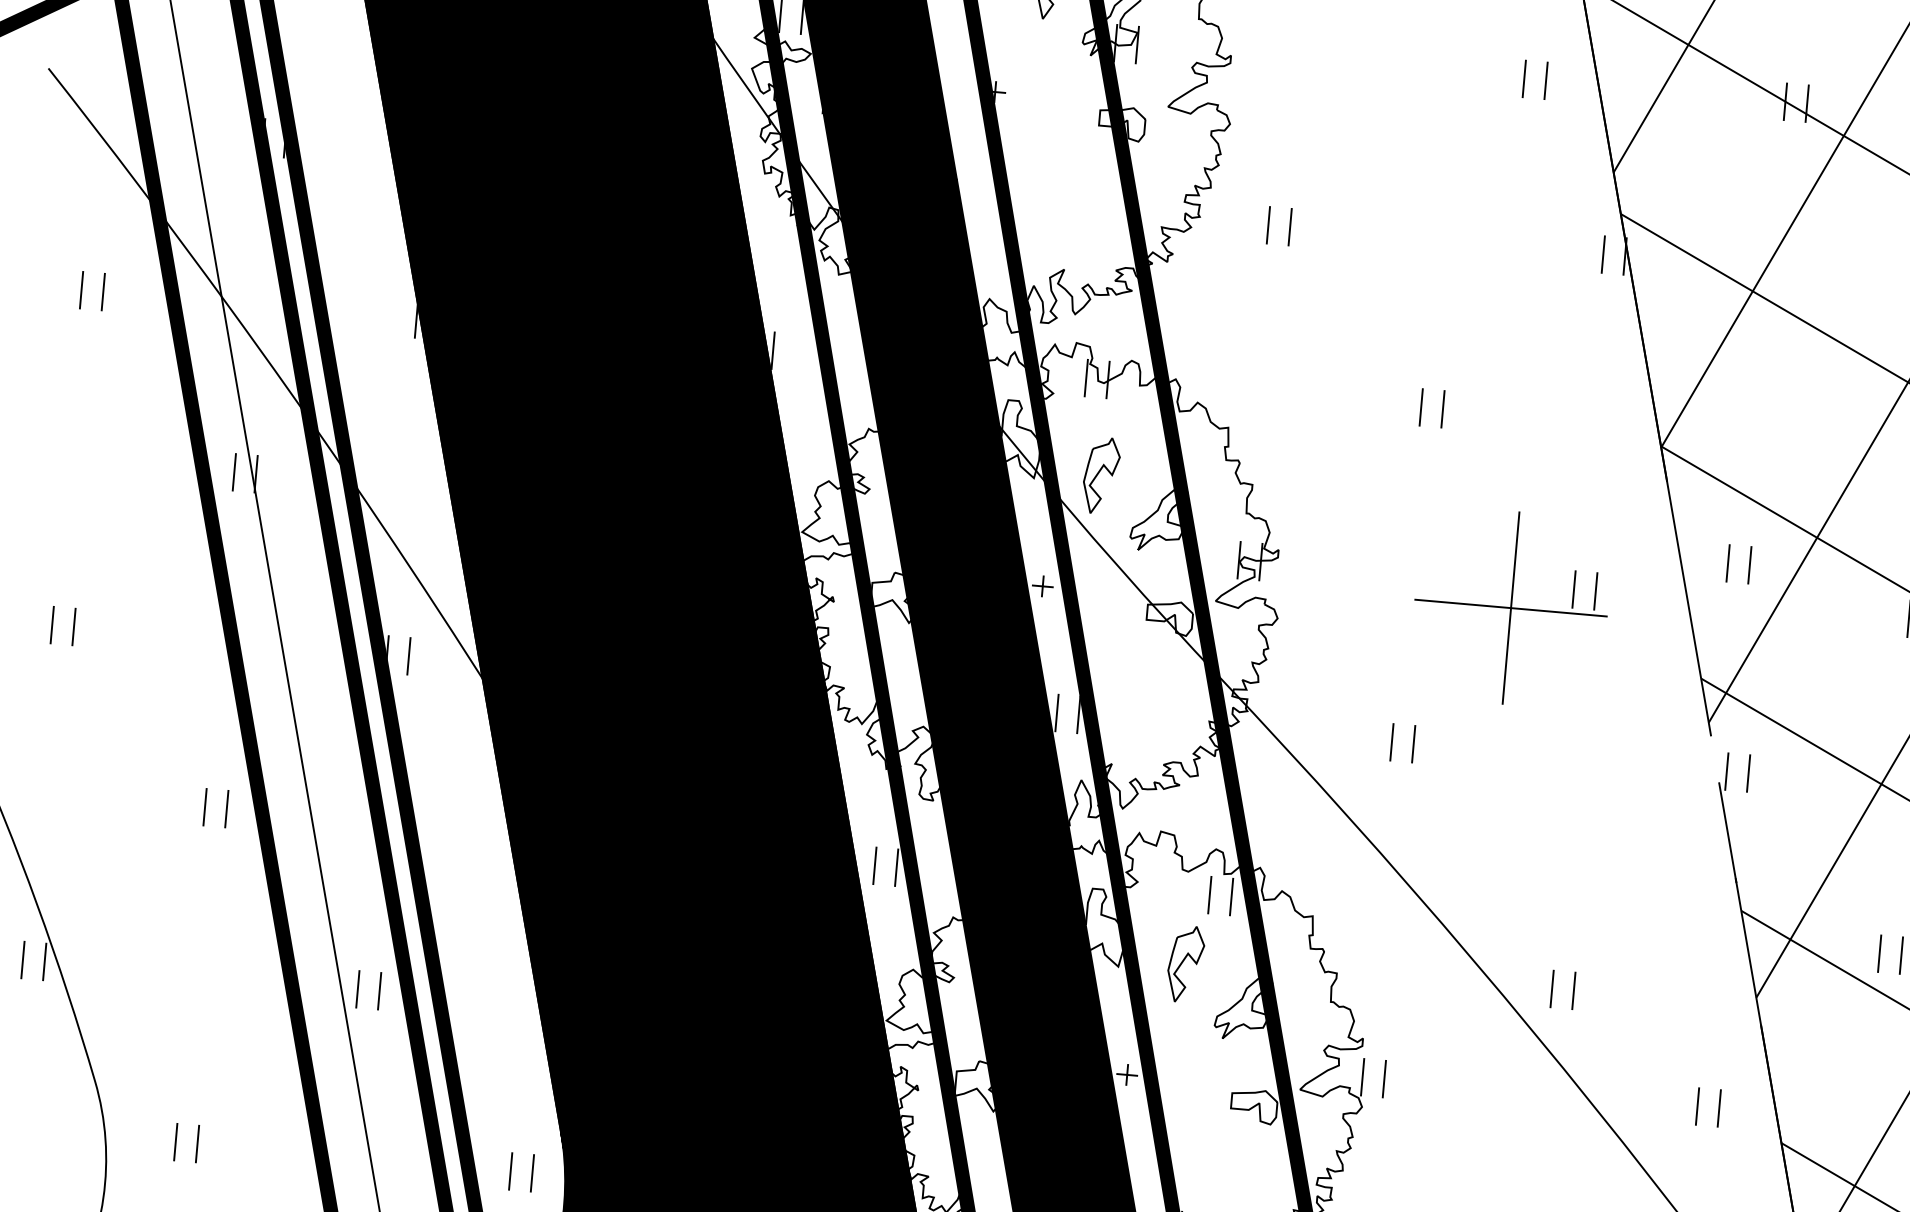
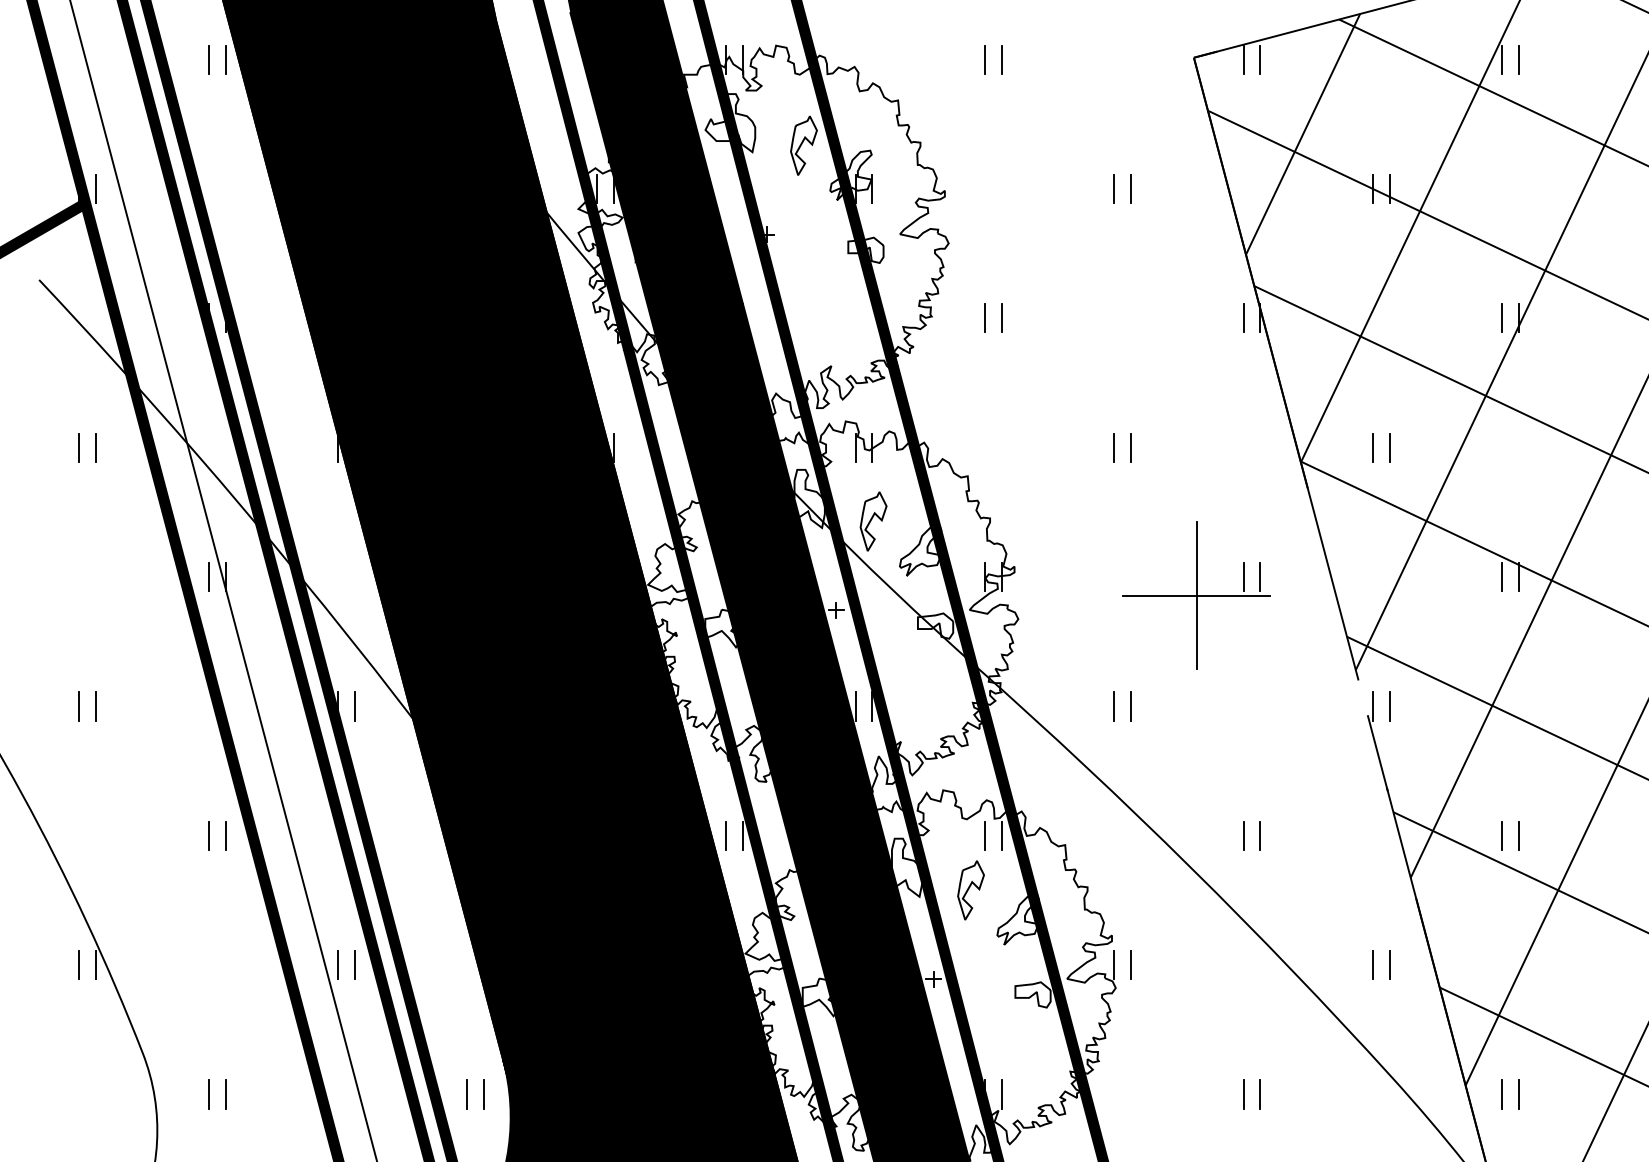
part: (1524, 78) -> (1114, 188), moved
part: (1728, 563) -> (1373, 447), moved
part: (1553, 988) -> (1244, 835), moved

